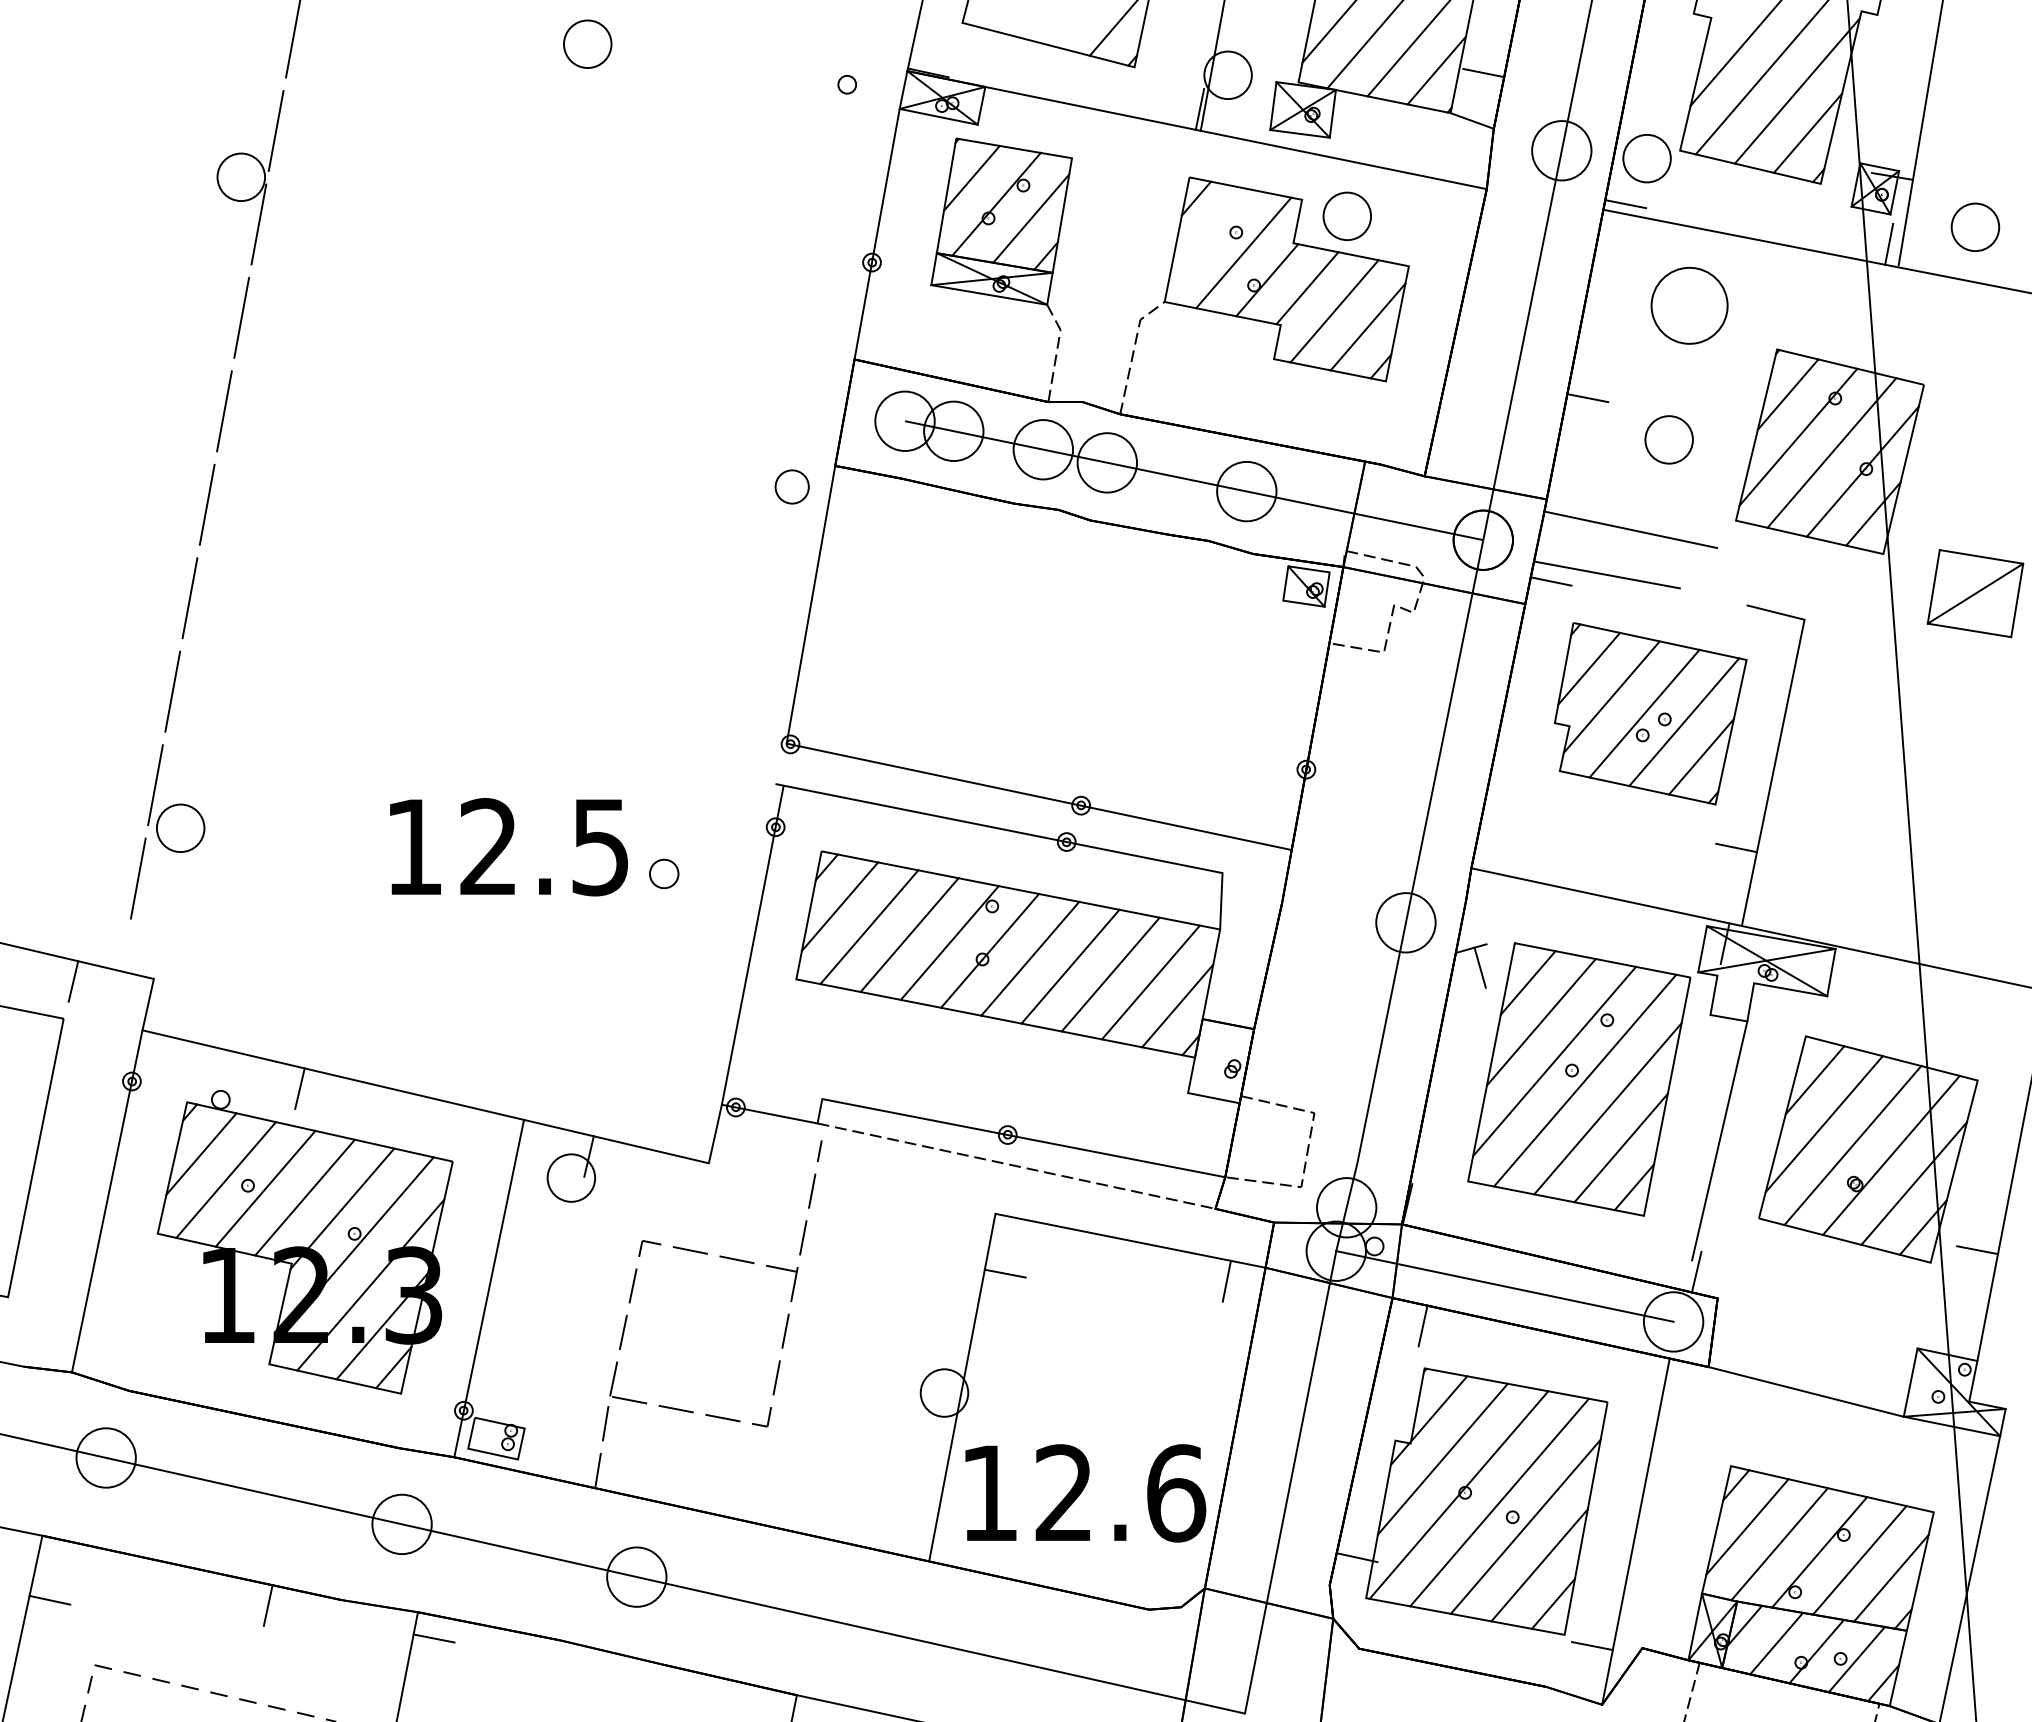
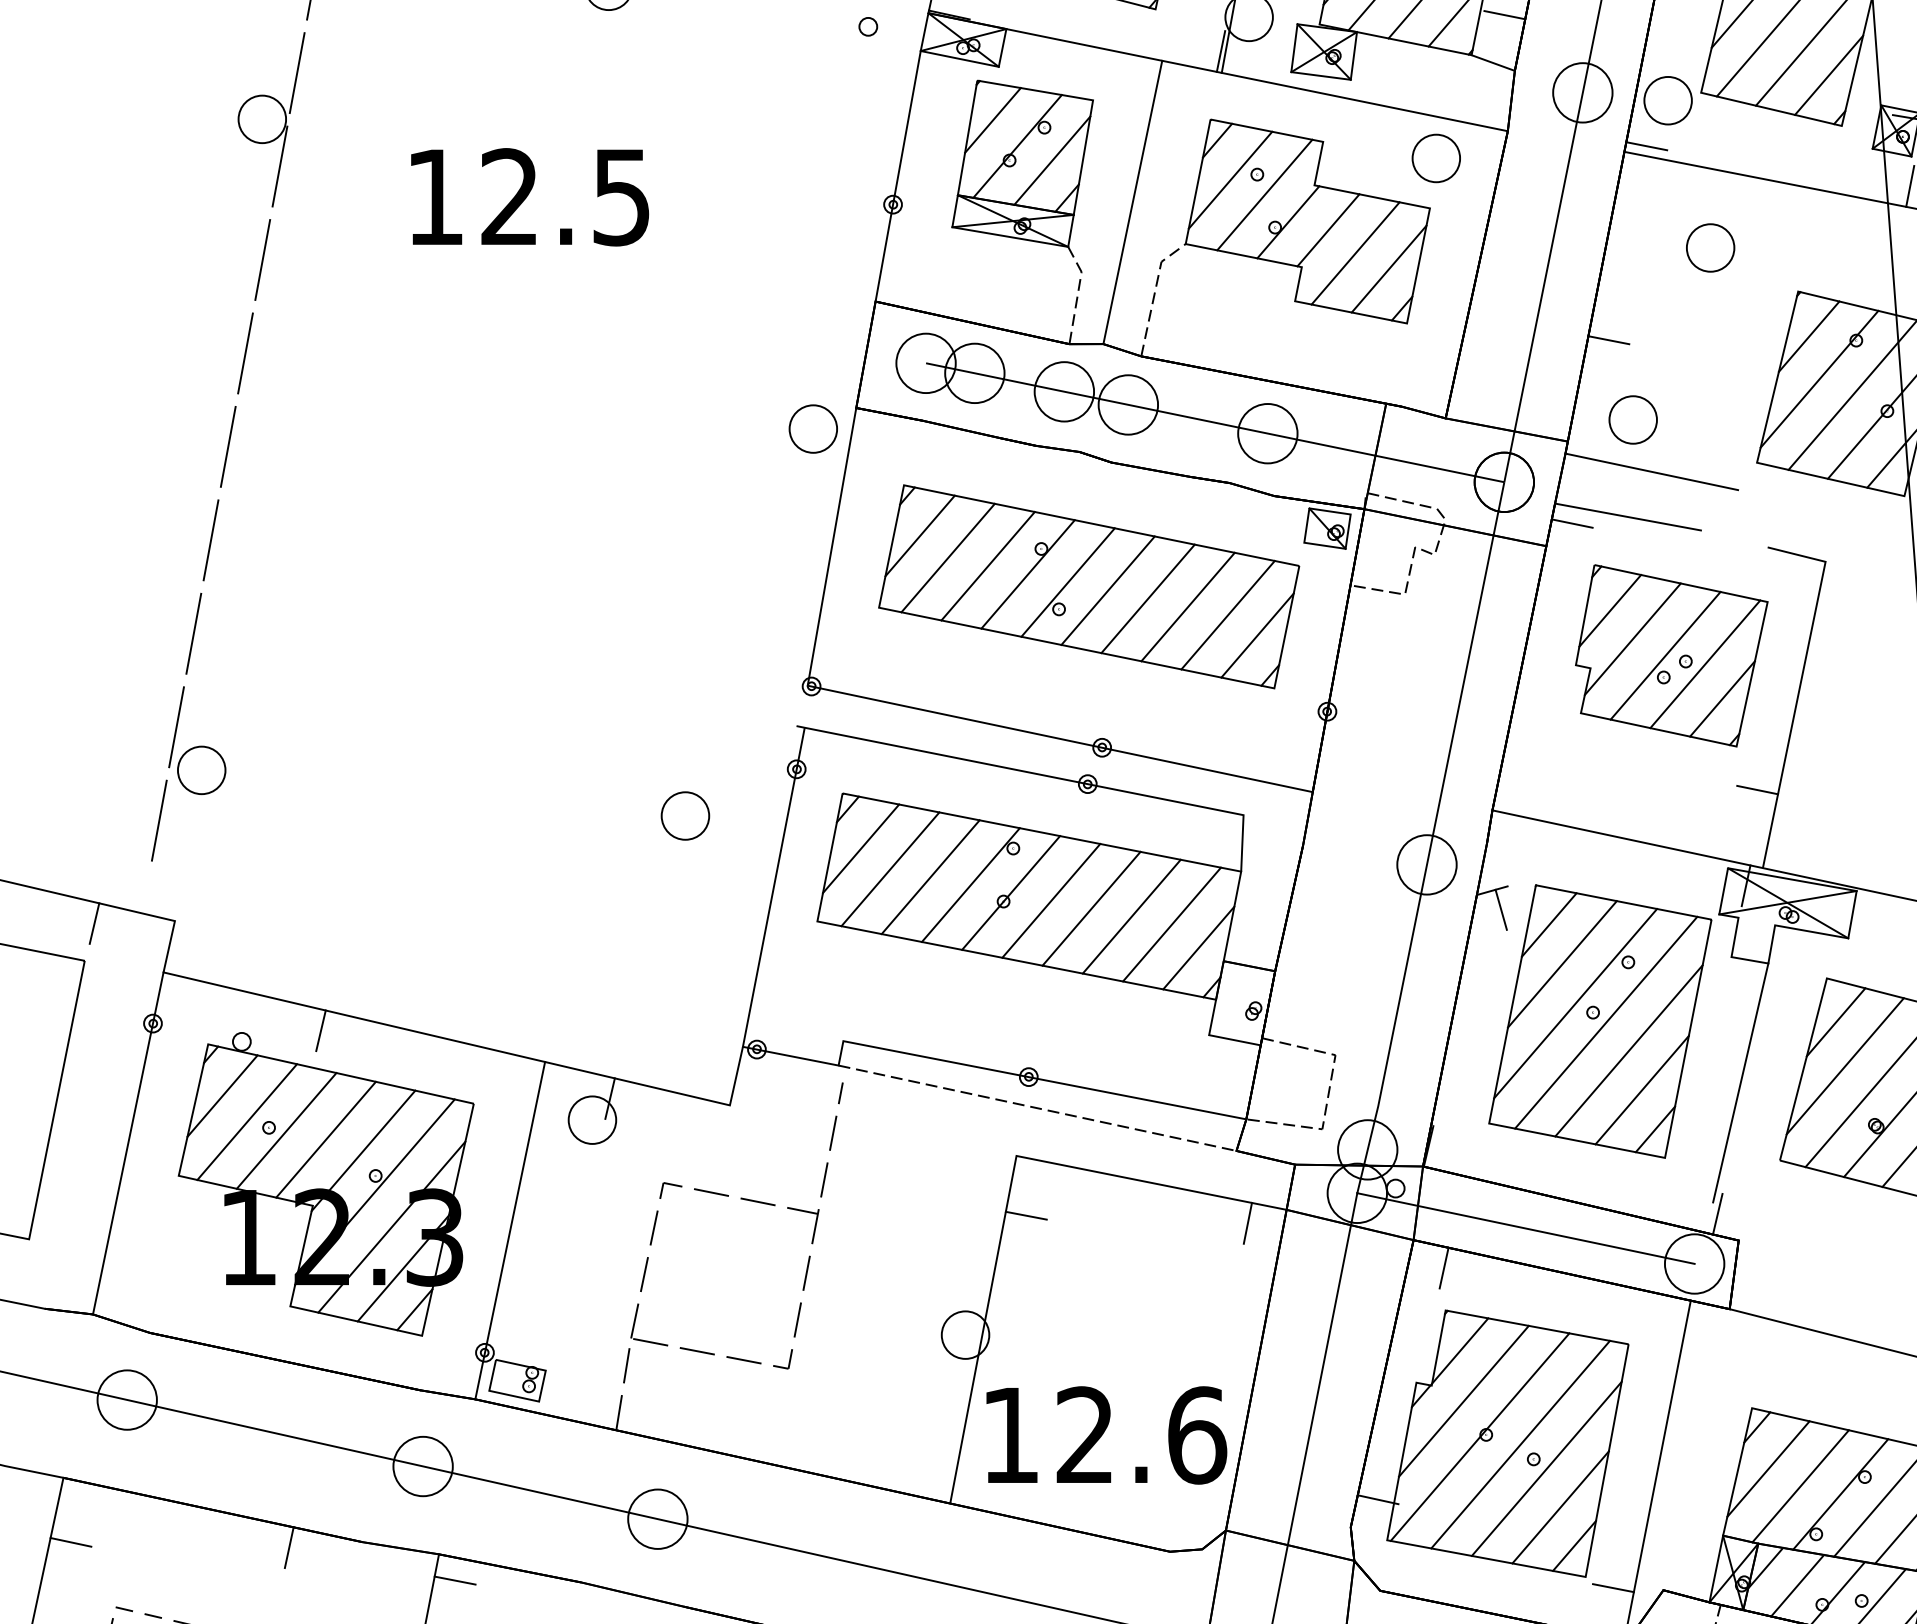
part: (1346, 215) -> (1435, 157), moved
line: (1209, 237) -> (1230, 179), added
line: (1111, 260) -> (1132, 202), added
part: (1689, 305) -> (1710, 247), size x0.62
part: (1668, 439) -> (1632, 419), moved
part: (791, 486) -> (812, 428), size x1.43
part: (1068, 644) -> (1089, 586), added
text: (508, 847) -> (529, 197), moved
part: (663, 873) -> (684, 815), size x1.67

